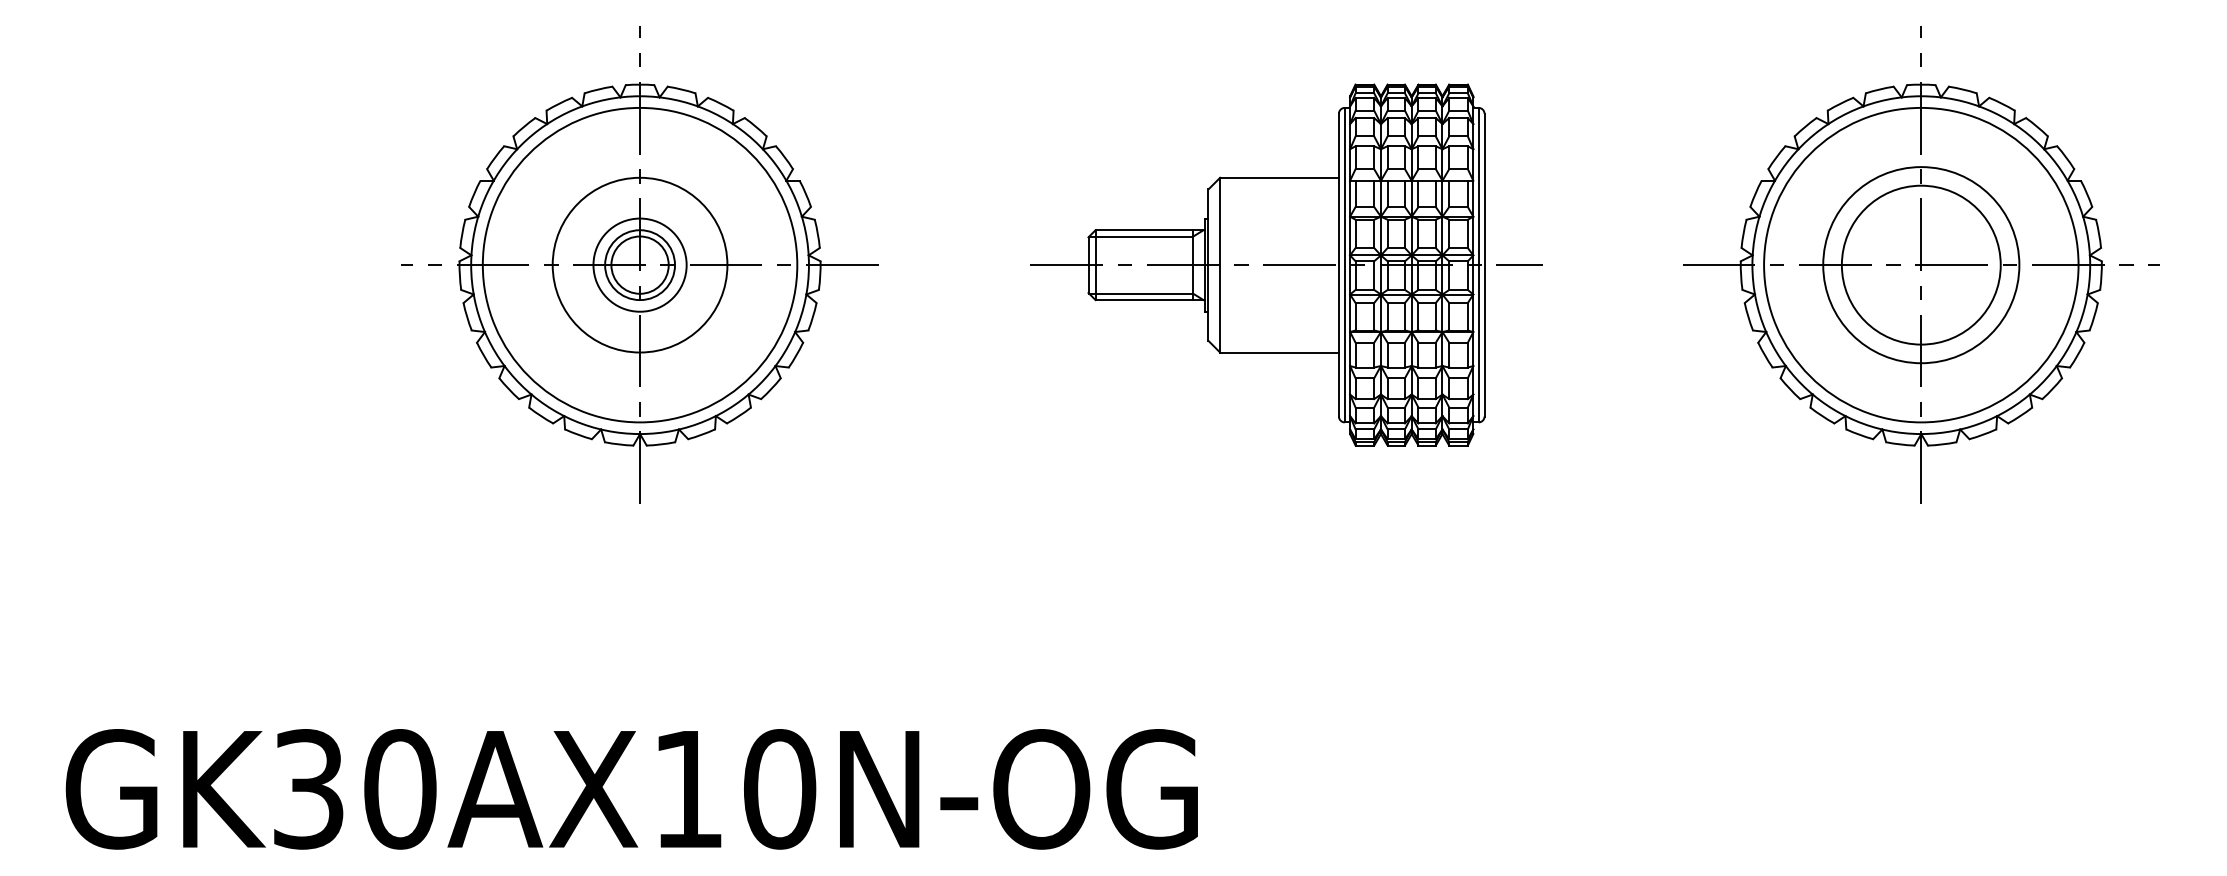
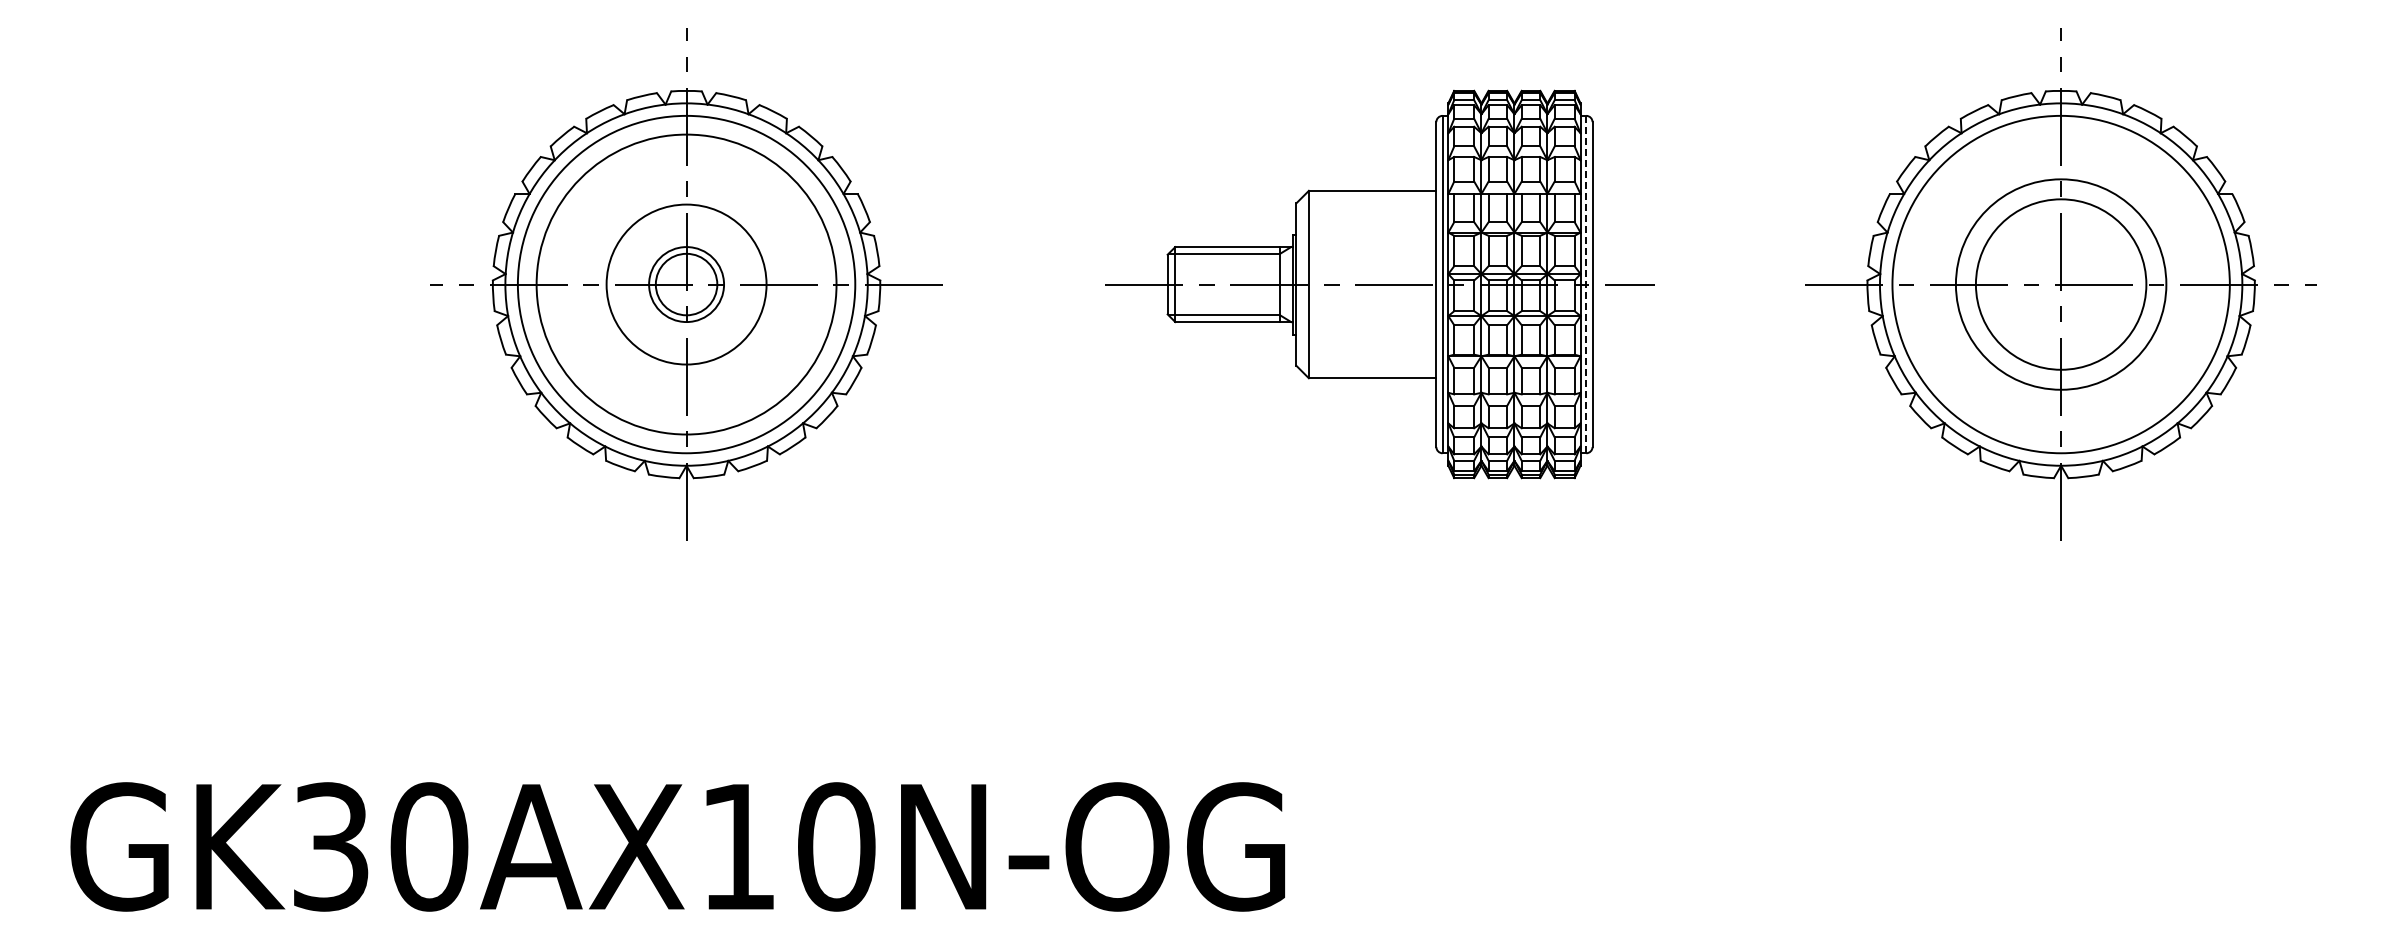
circle: (639, 265) -> (686, 284), size x1.6
circle: (639, 265) -> (686, 284), size x1.6
line: (1478, 265) -> (1586, 284), solid -> dashed

